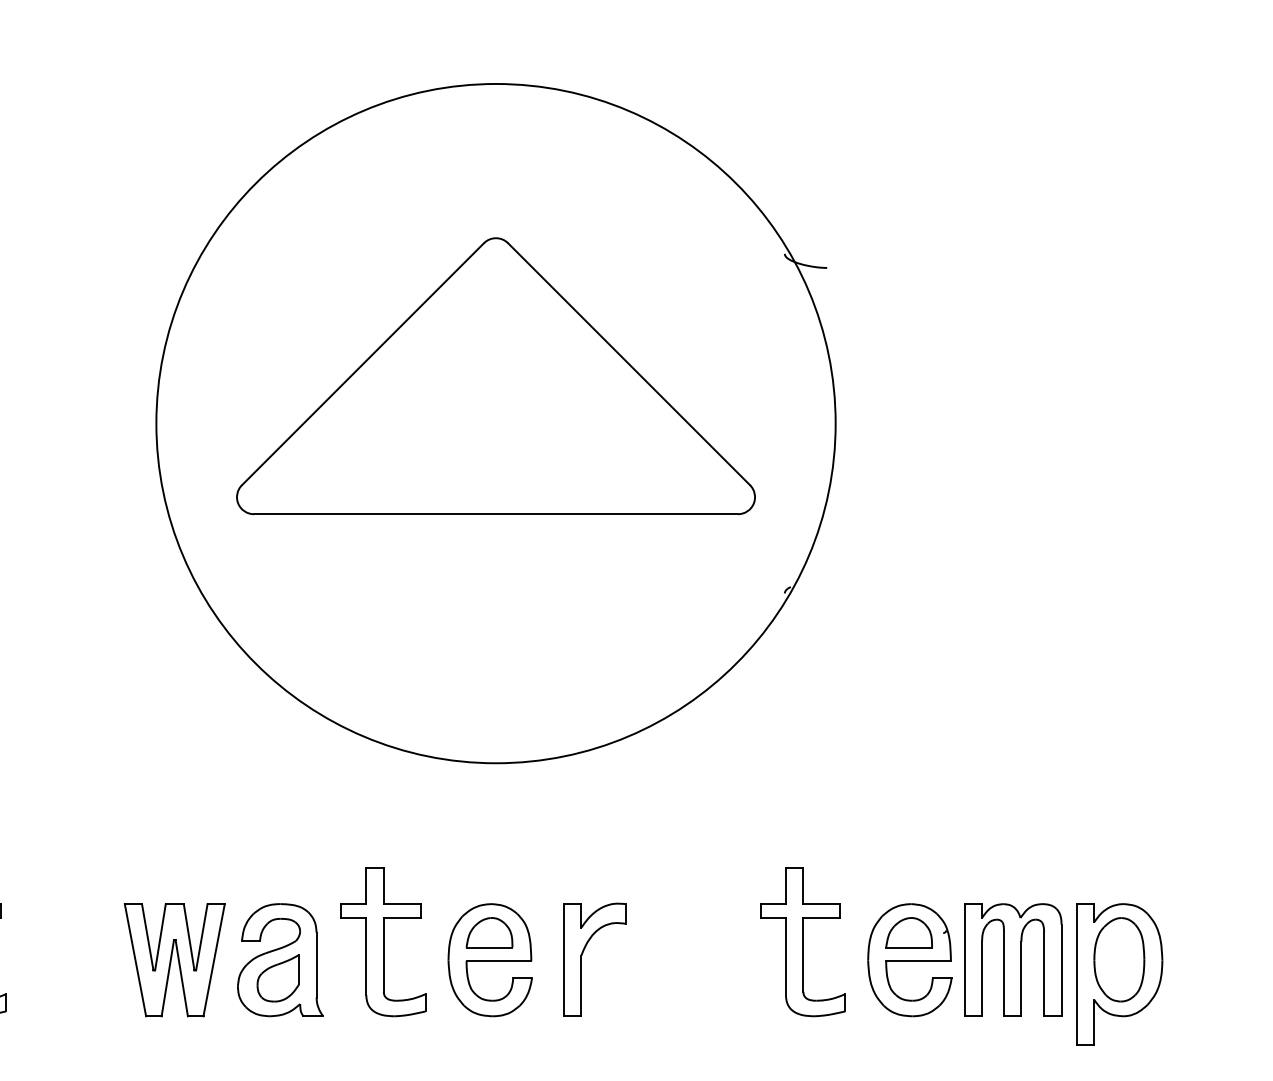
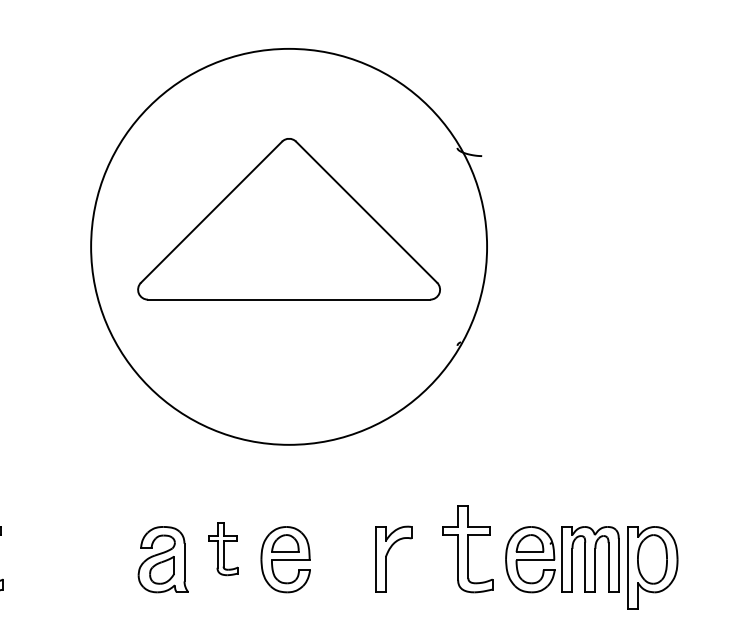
part: (383, 942) -> (223, 549), size x0.6
part: (584, 953) -> (387, 555), moved
part: (174, 959) -> (101, 559), removed

